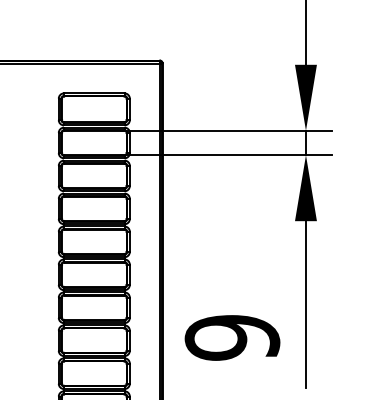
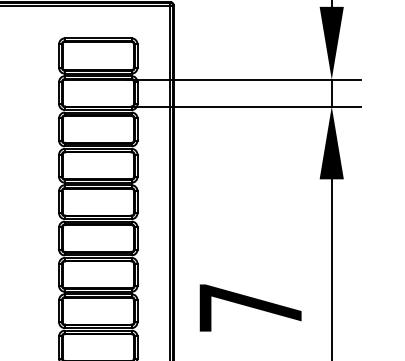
text: (232, 337) -> (250, 307), 9 -> 7

